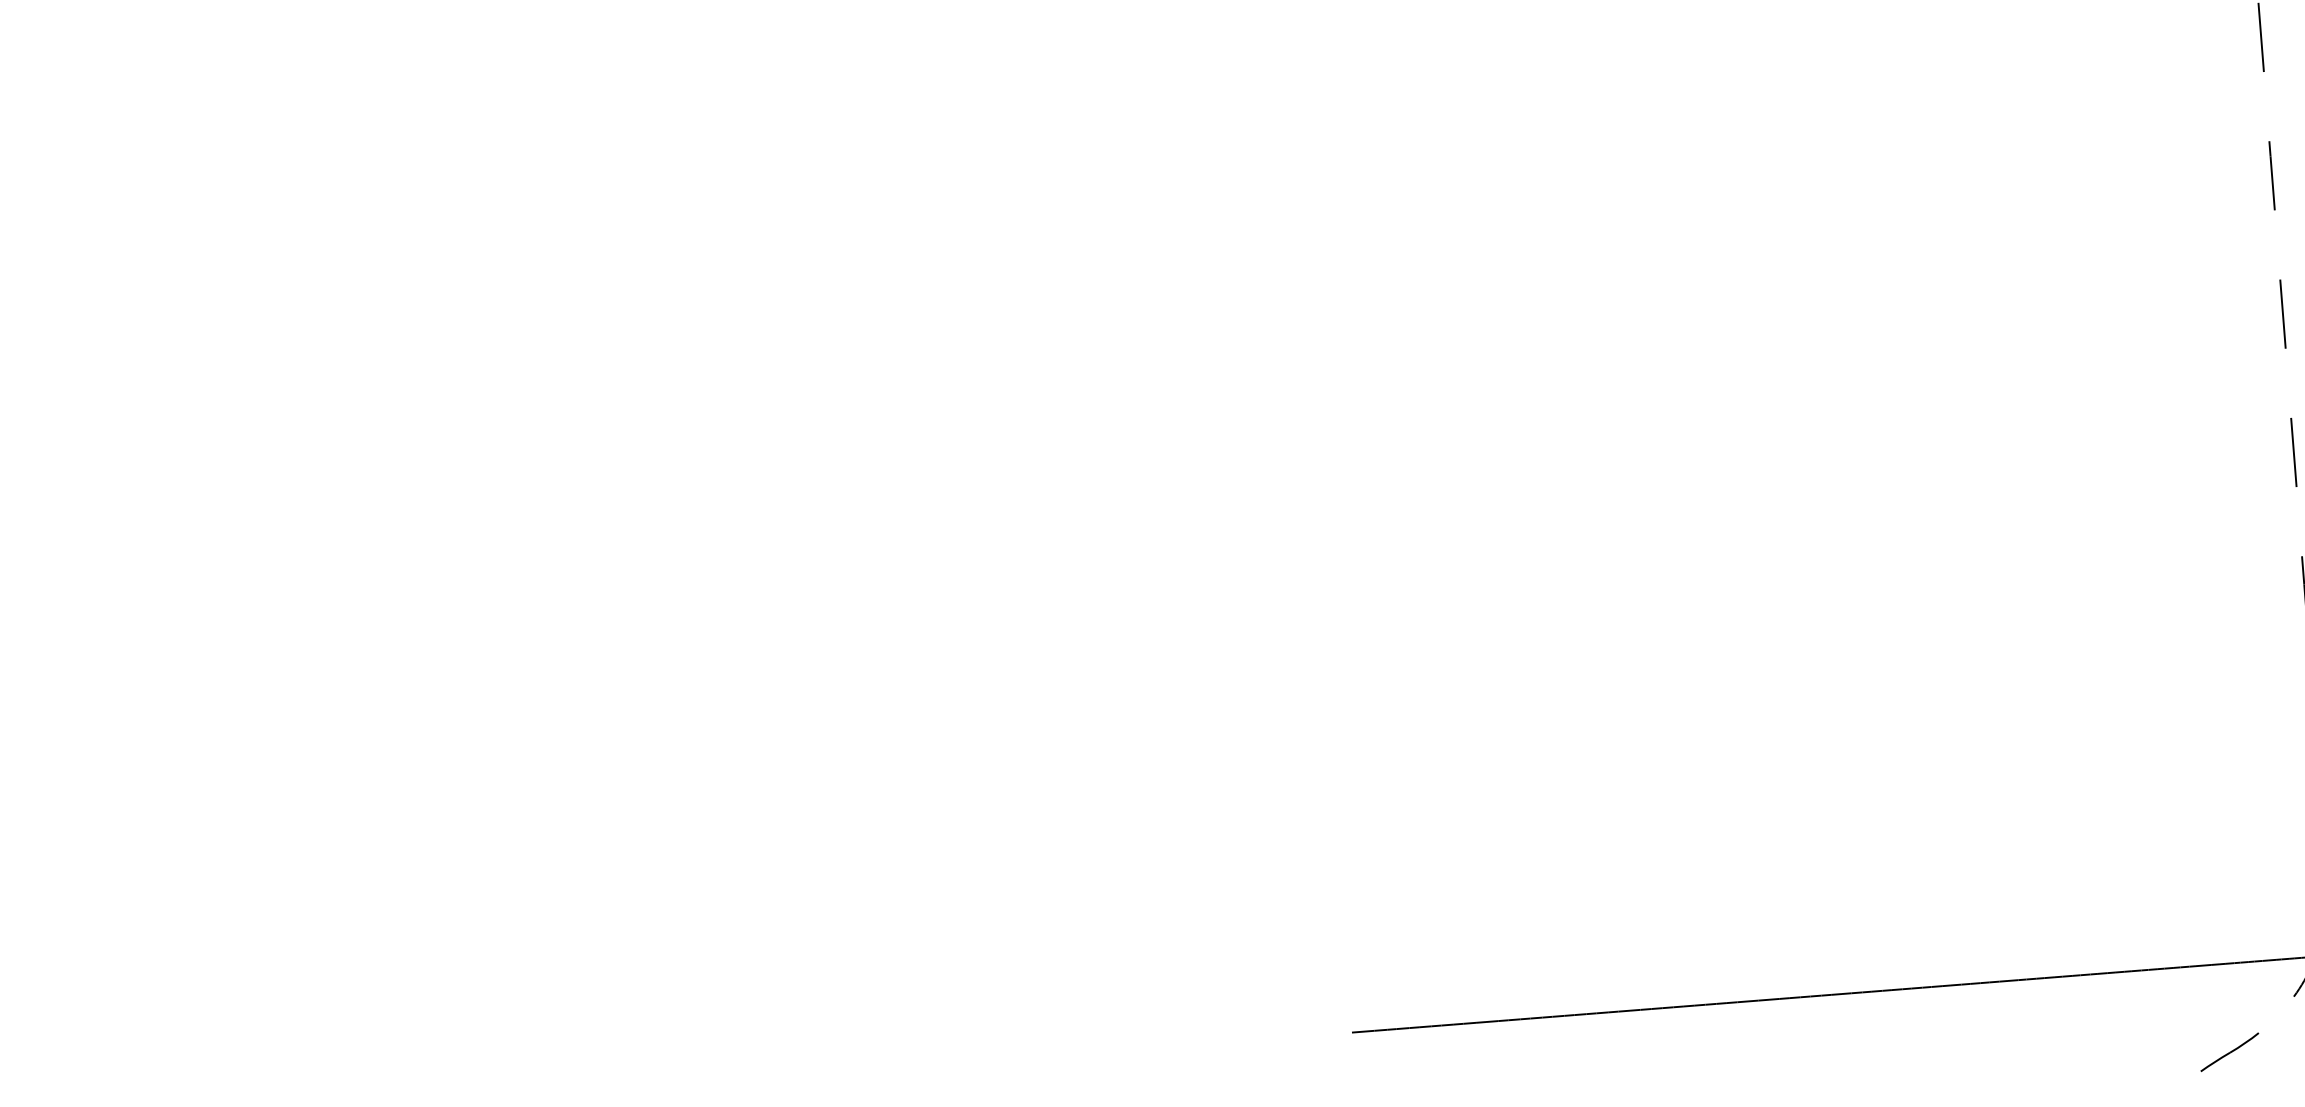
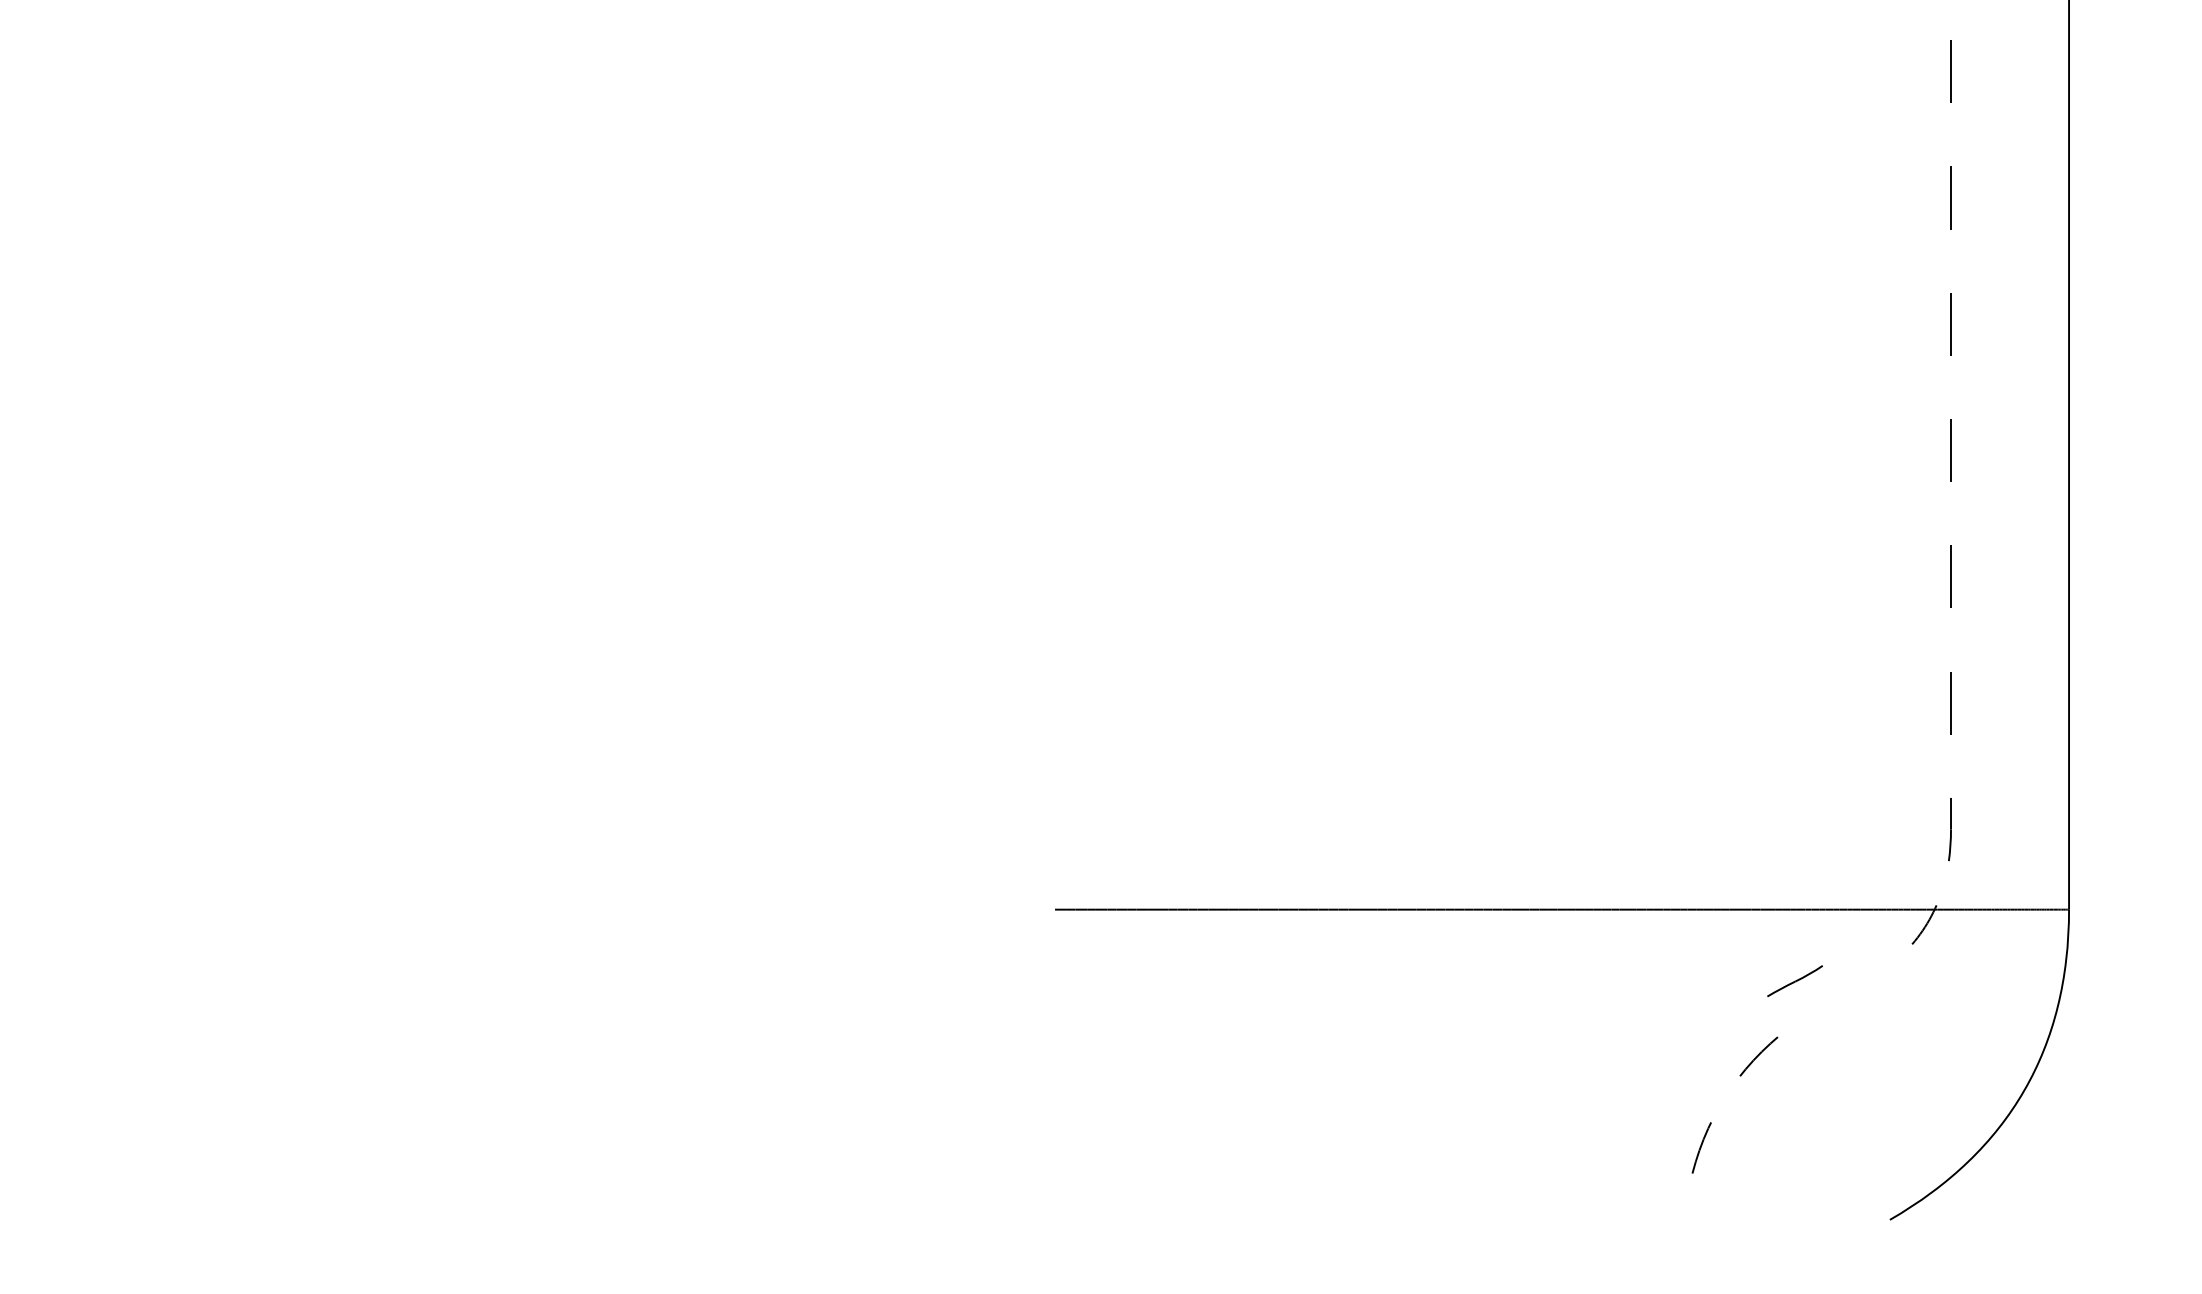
line: (2230, 1051) -> (1795, 980), moved

